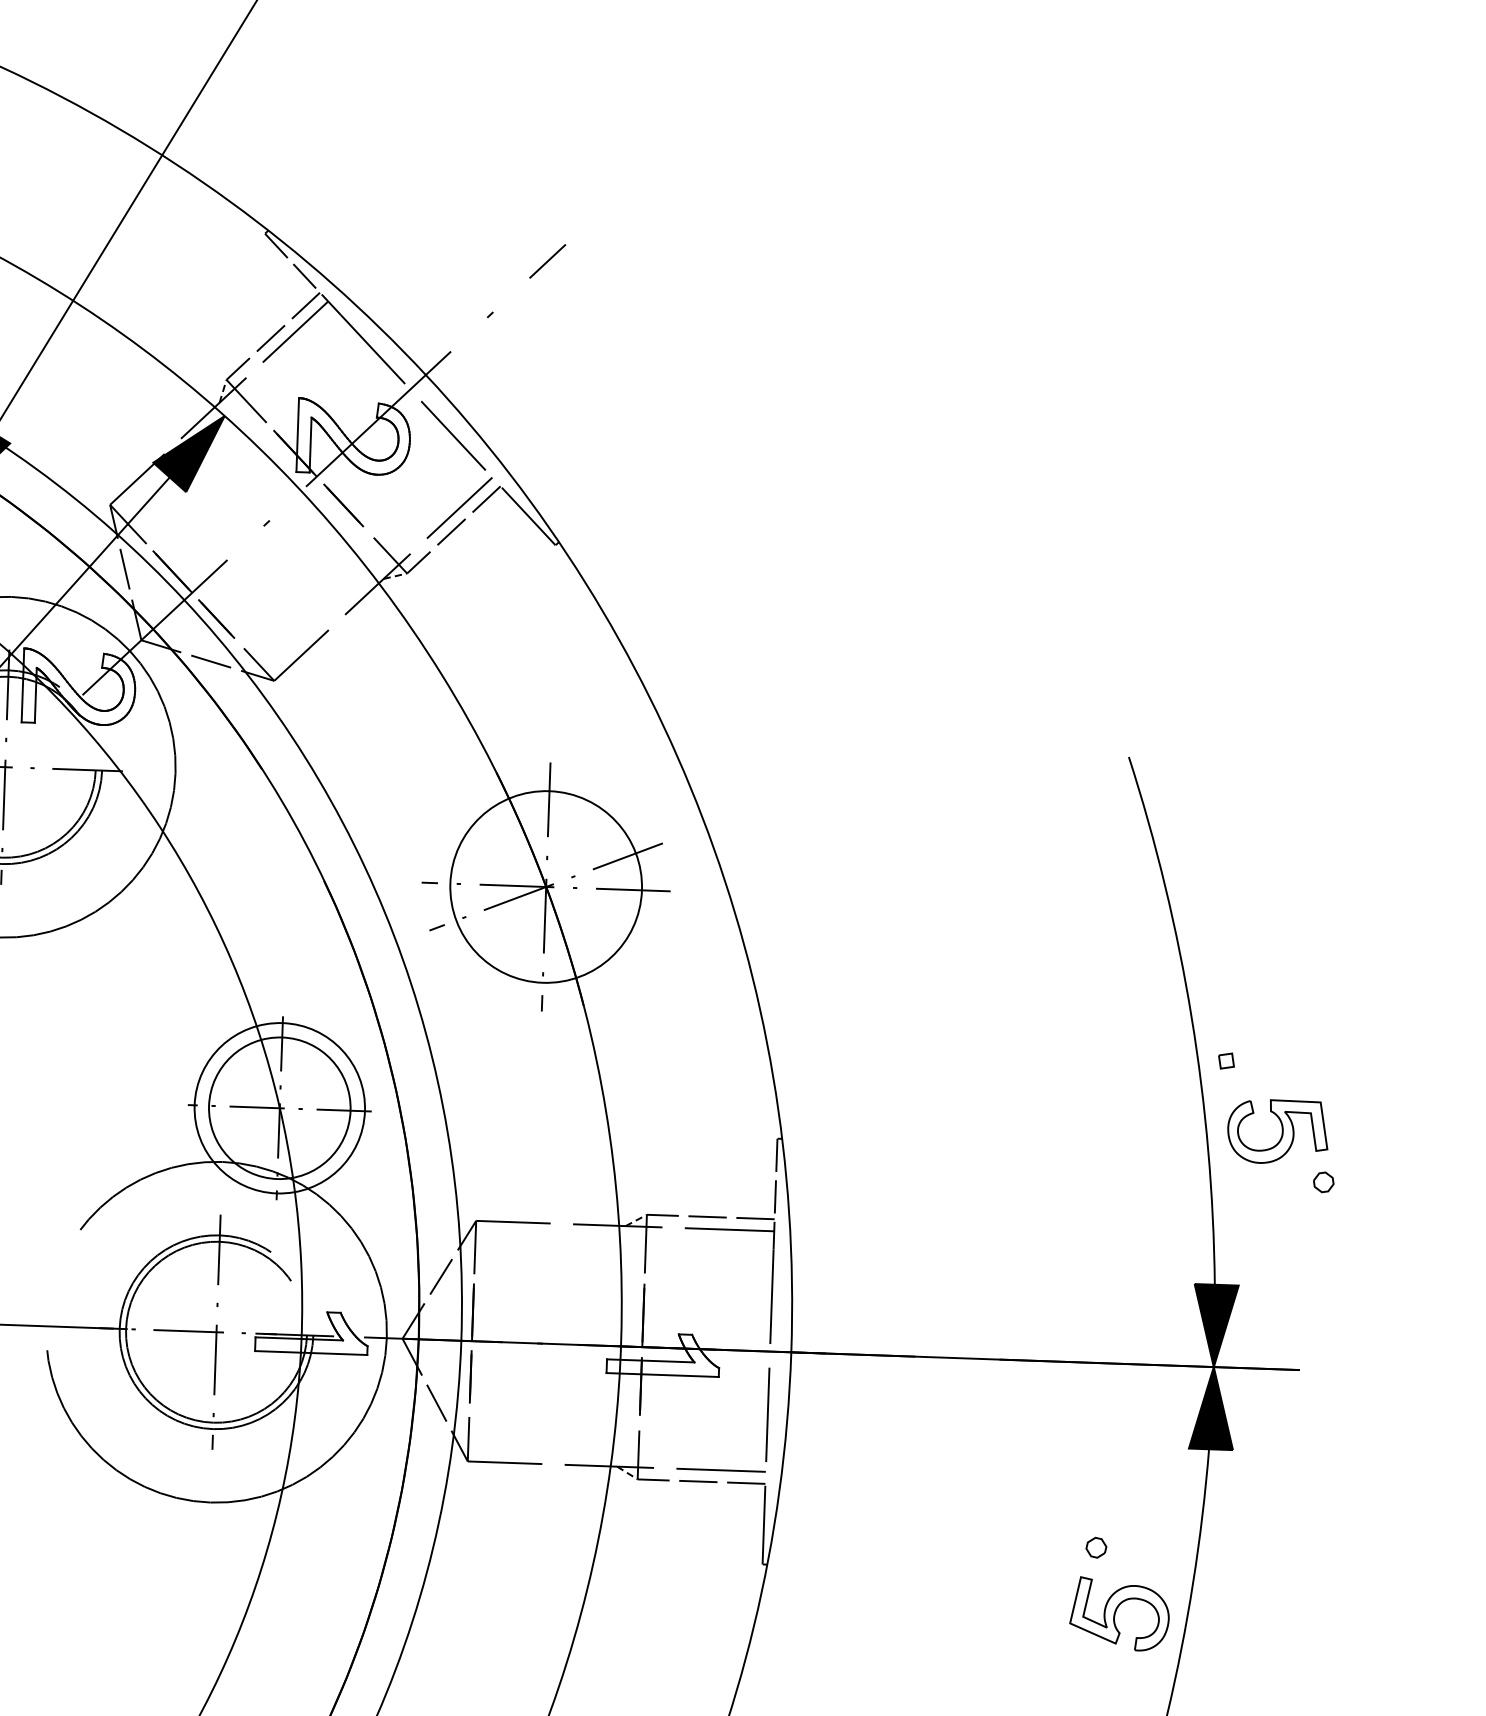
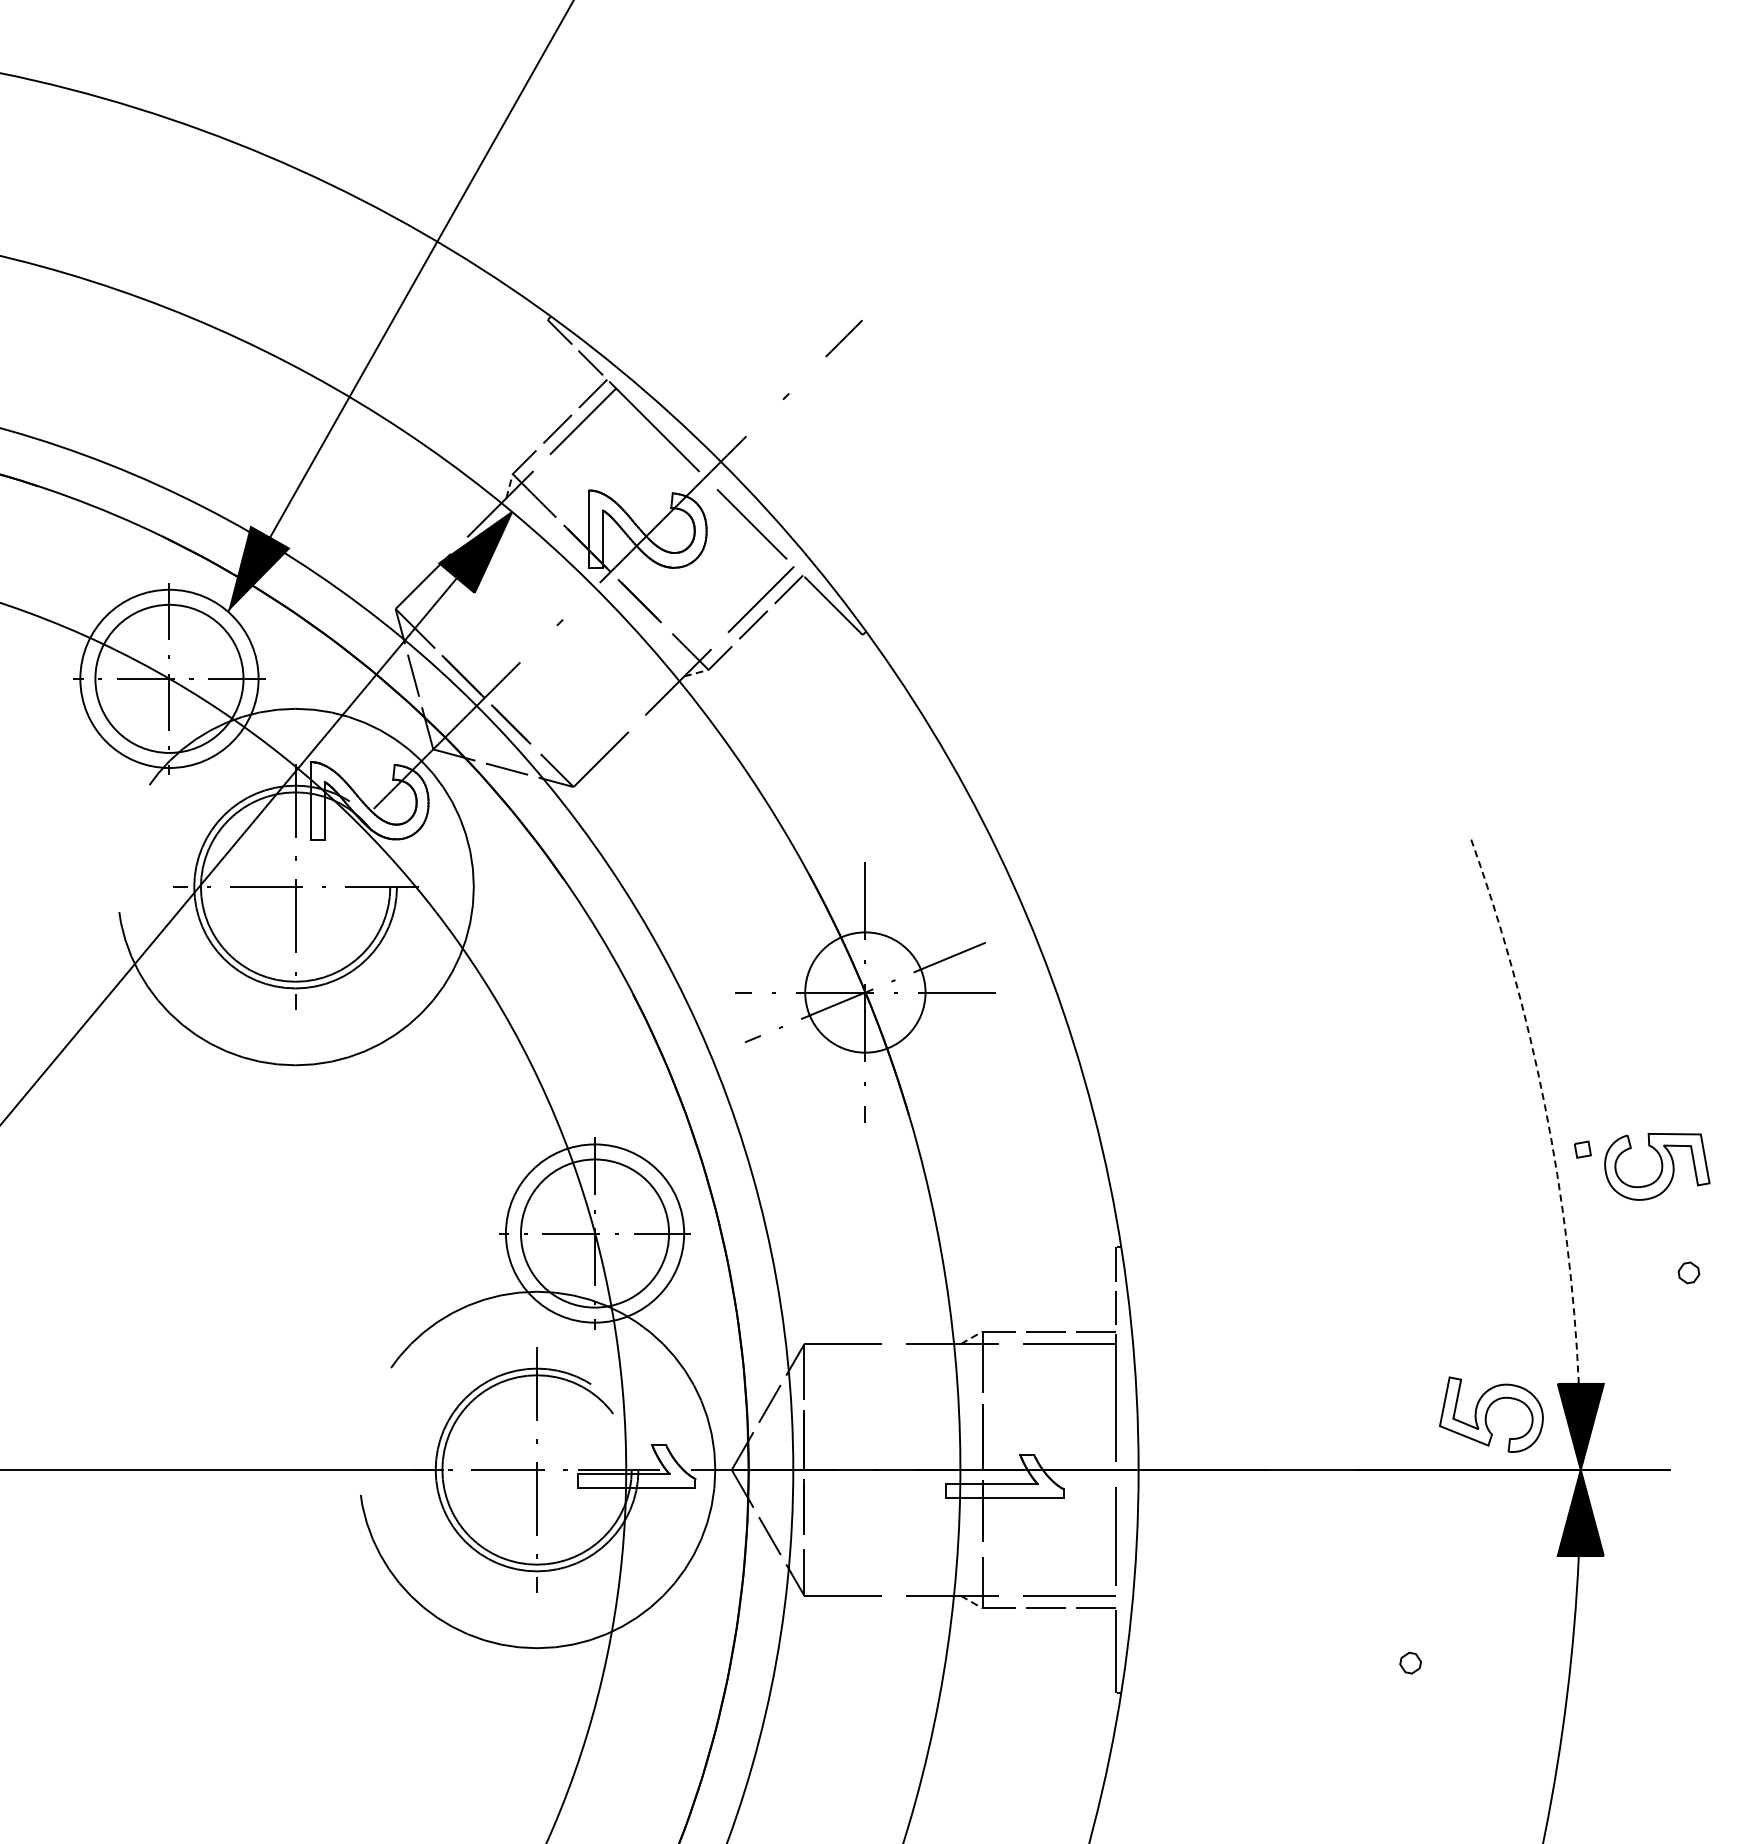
circle: (546, 886) -> (865, 992), size x0.6
arc: (1191, 1017) -> (1544, 1105), solid -> dashed
part: (1278, 1131) -> (1657, 1166), moved
part: (1096, 1547) -> (1410, 1662), moved
part: (1119, 1613) -> (1491, 1414), moved

